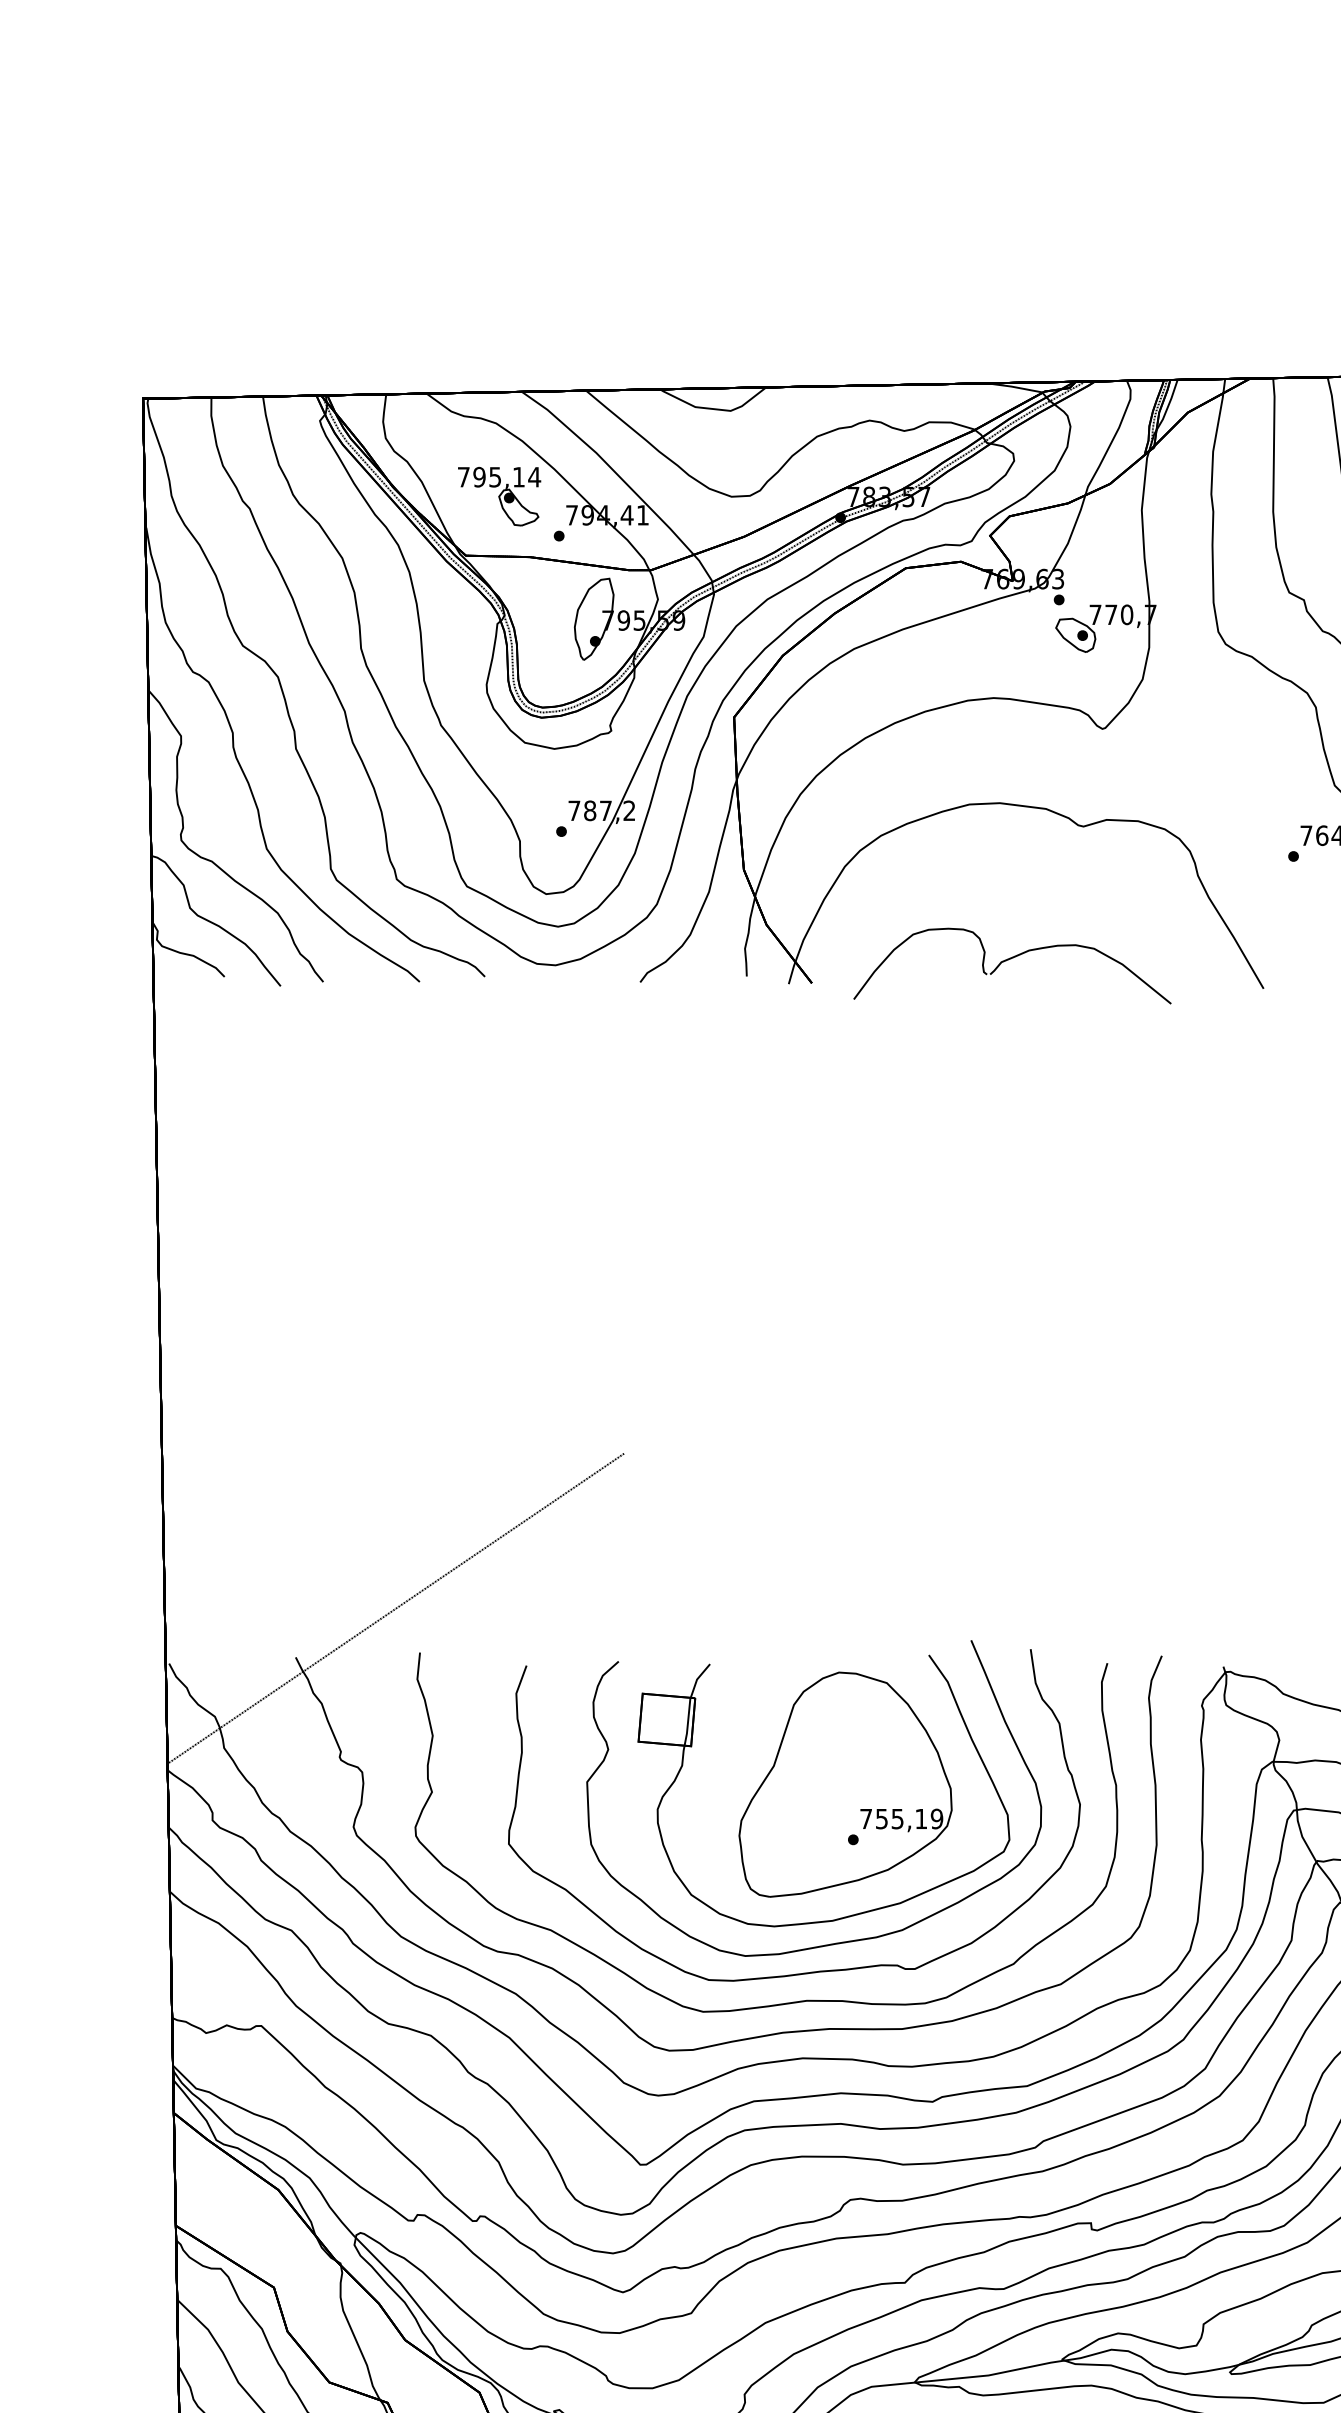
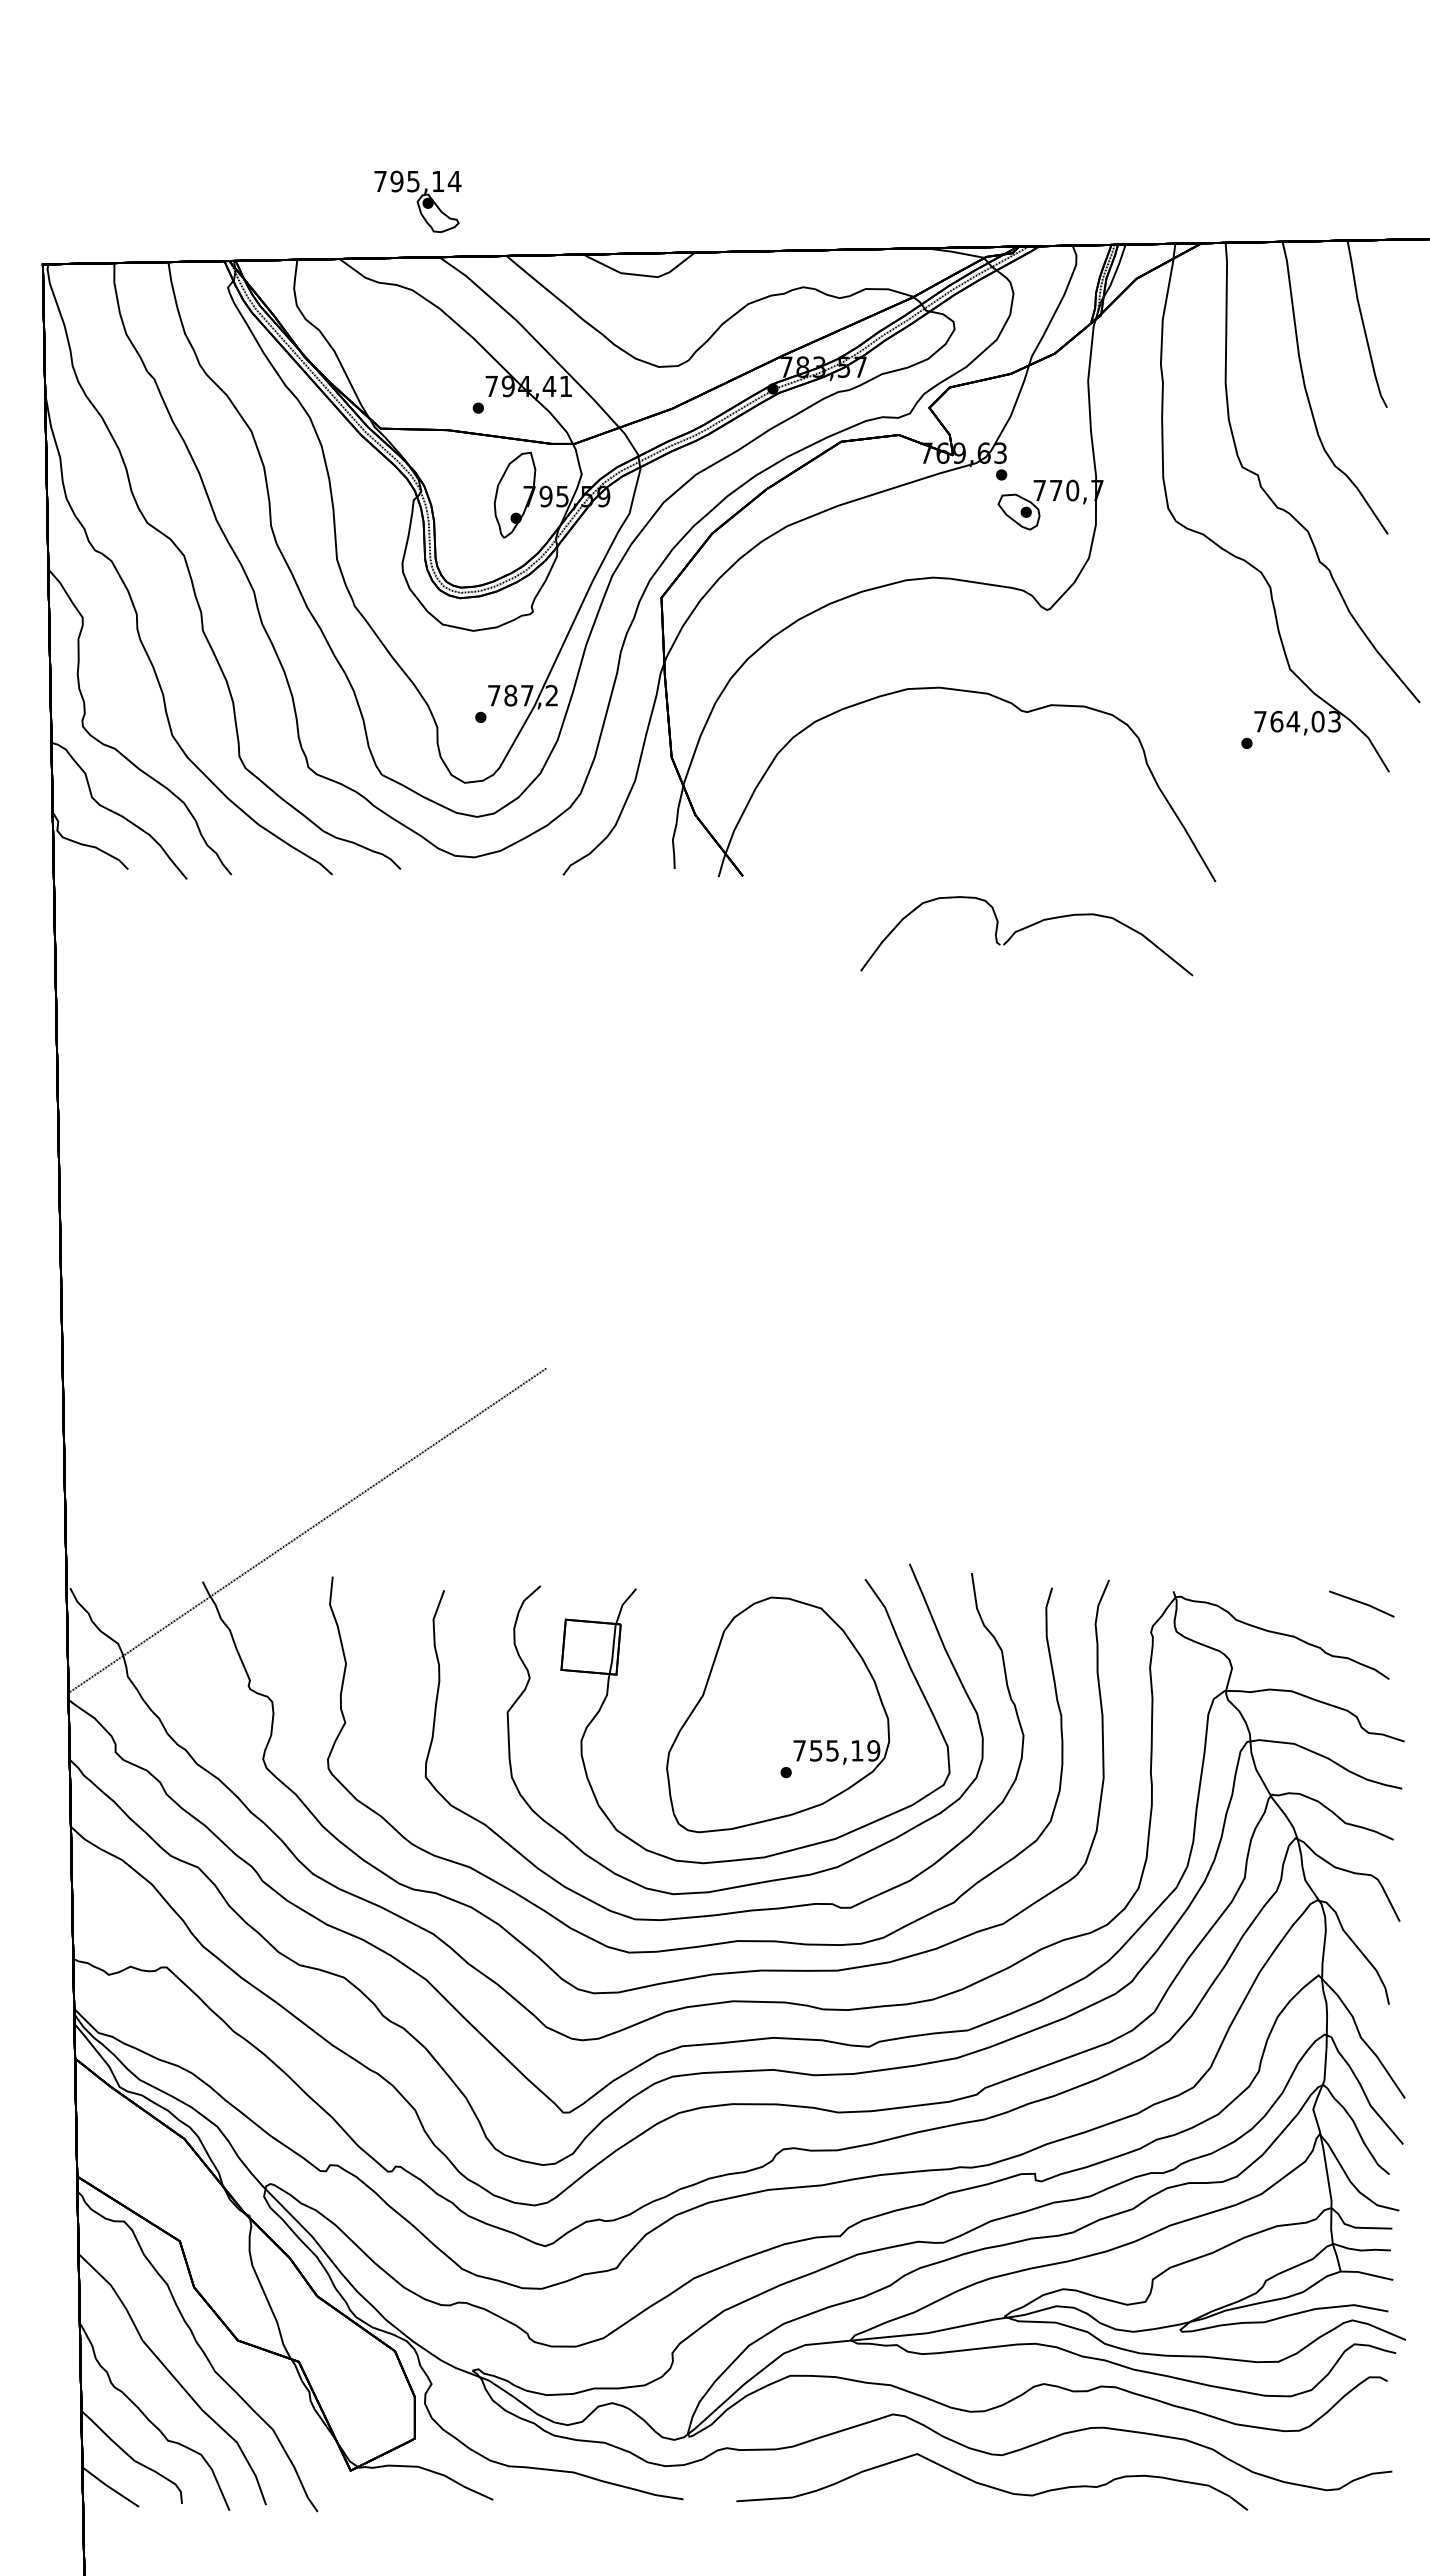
part: (499, 496) -> (417, 201), moved
part: (1008, 960) -> (1022, 930), moved

